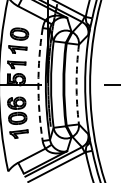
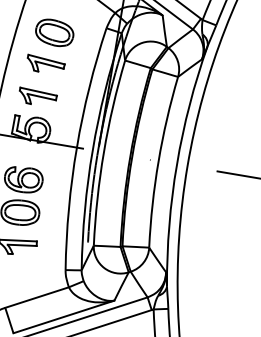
arc: (38, 84) -> (77, 147), dashed -> solid
arc: (76, 84) -> (158, 161), dashed -> solid

